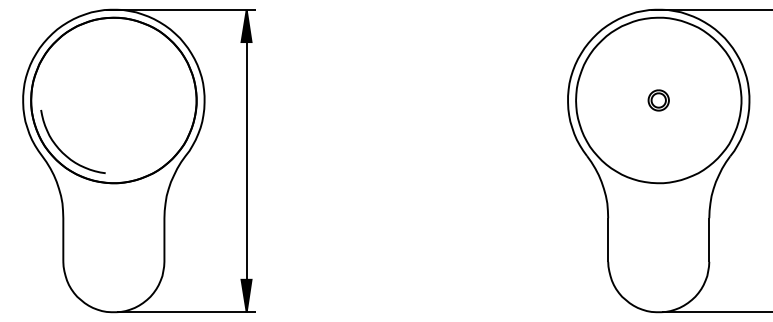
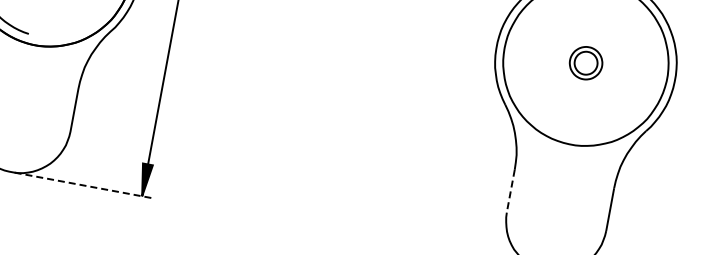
part: (658, 100) -> (585, 63), size x1.6
line: (608, 240) -> (511, 191), solid -> dashed
line: (186, 312) -> (82, 185), solid -> dashed

